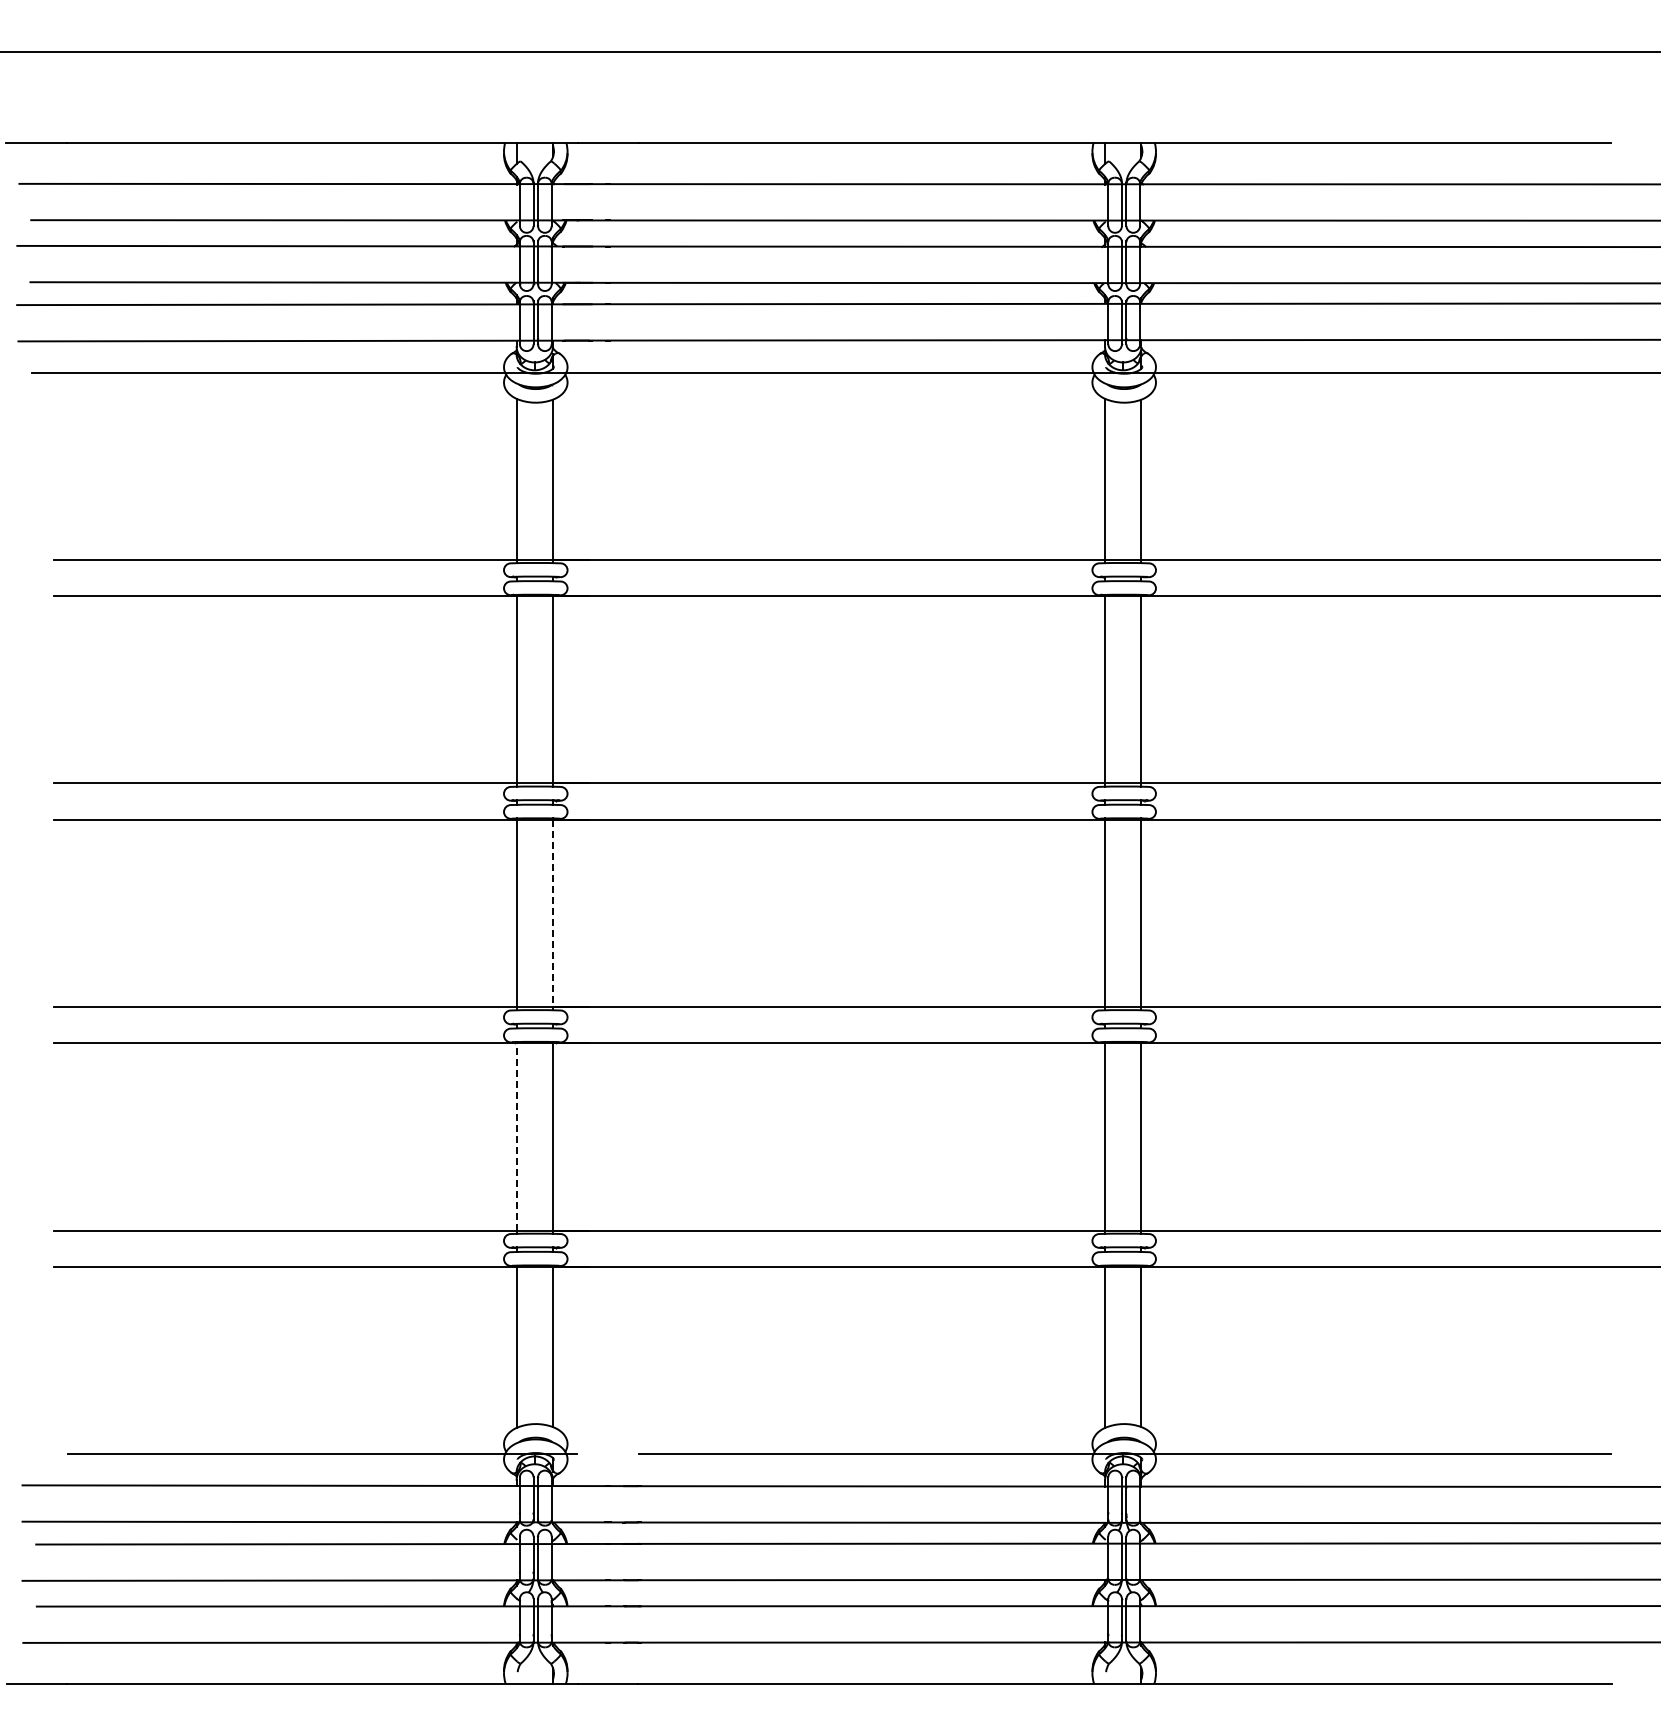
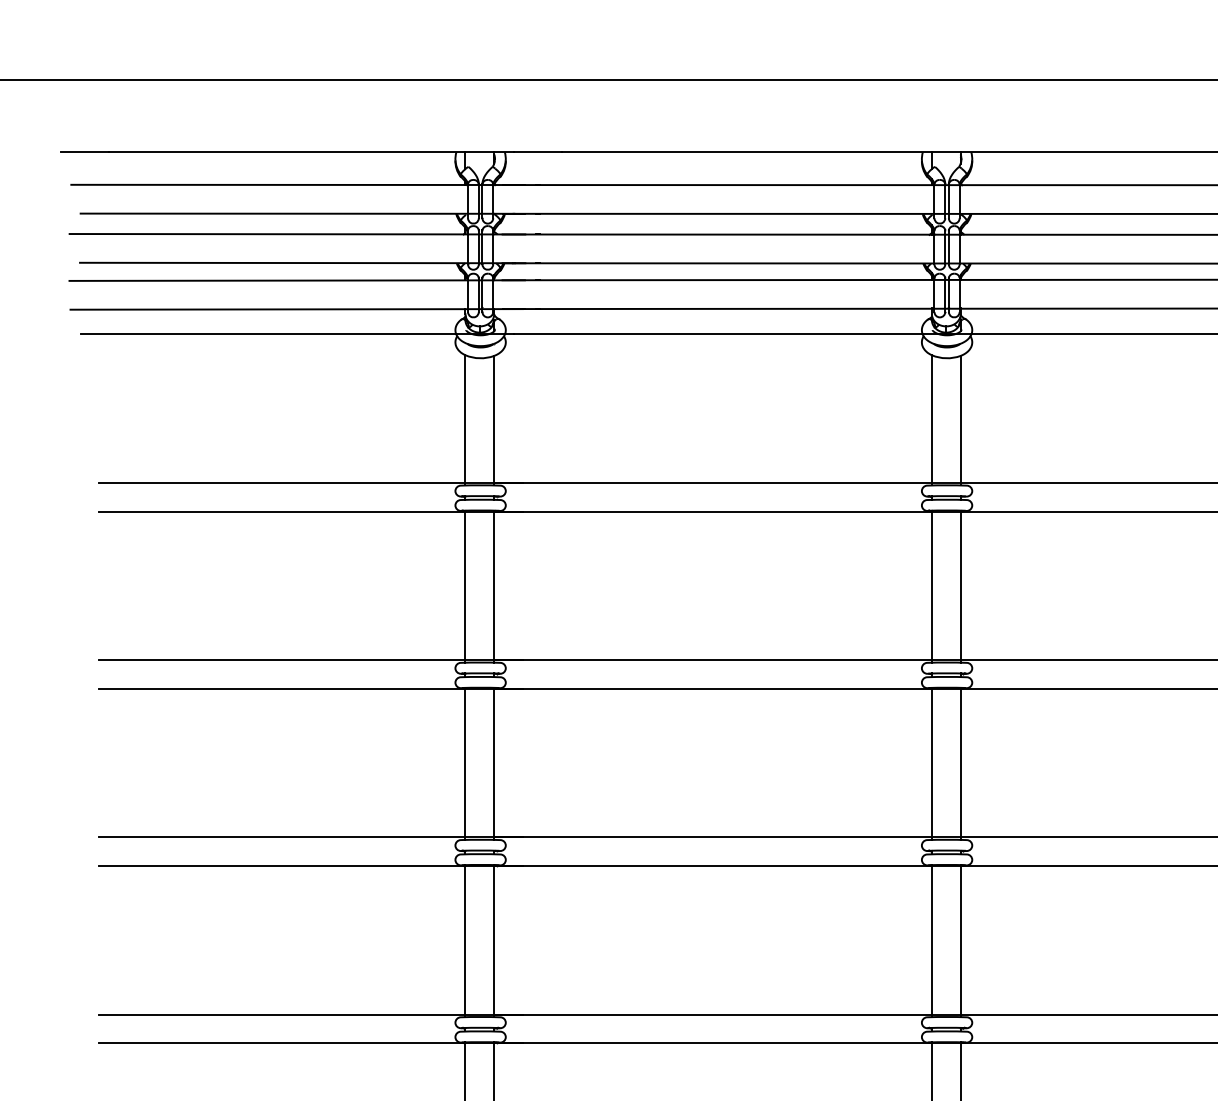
line: (552, 913) -> (493, 763), dashed -> solid
line: (516, 1136) -> (465, 939), dashed -> solid

